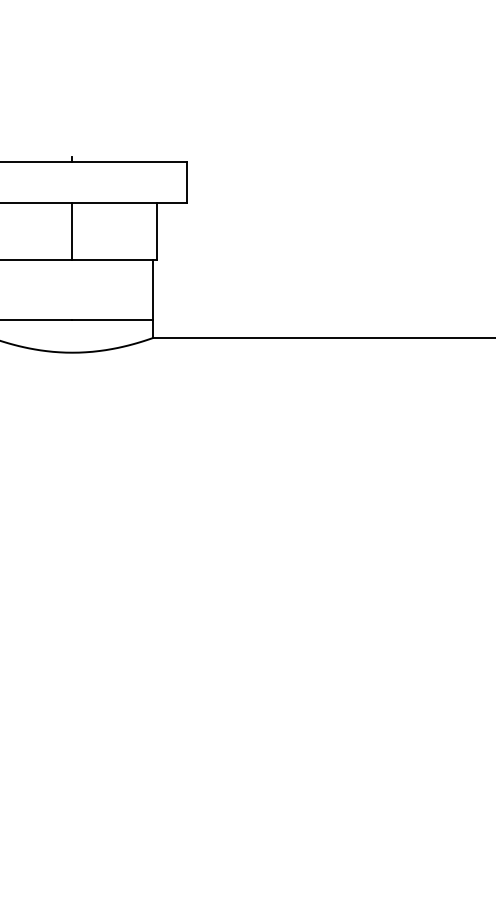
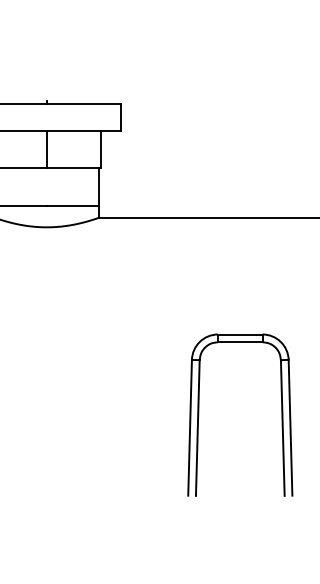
part: (309, 643) -> (199, 414), added

